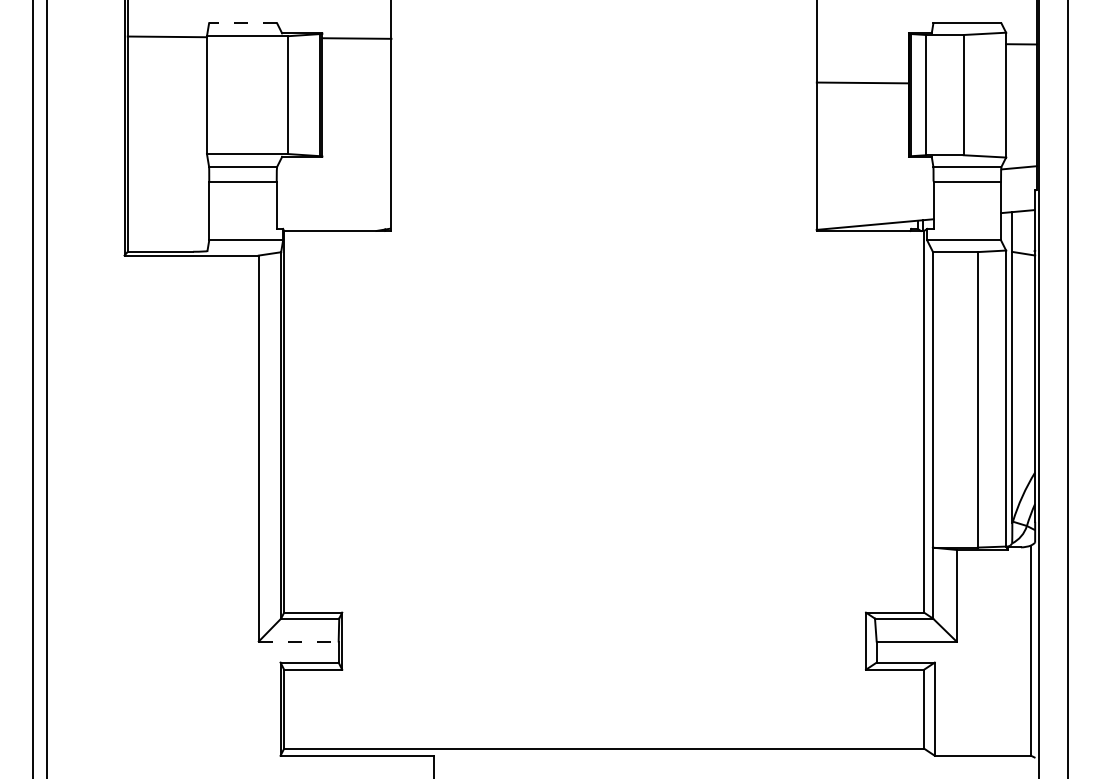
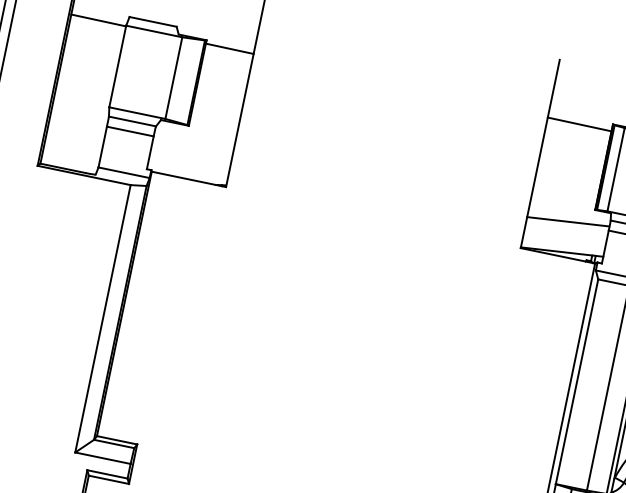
line: (243, 23) -> (153, 22), dashed -> solid
line: (862, 82) -> (579, 124), moved
line: (874, 180) -> (567, 221), added
line: (298, 641) -> (102, 458), dashed -> solid

